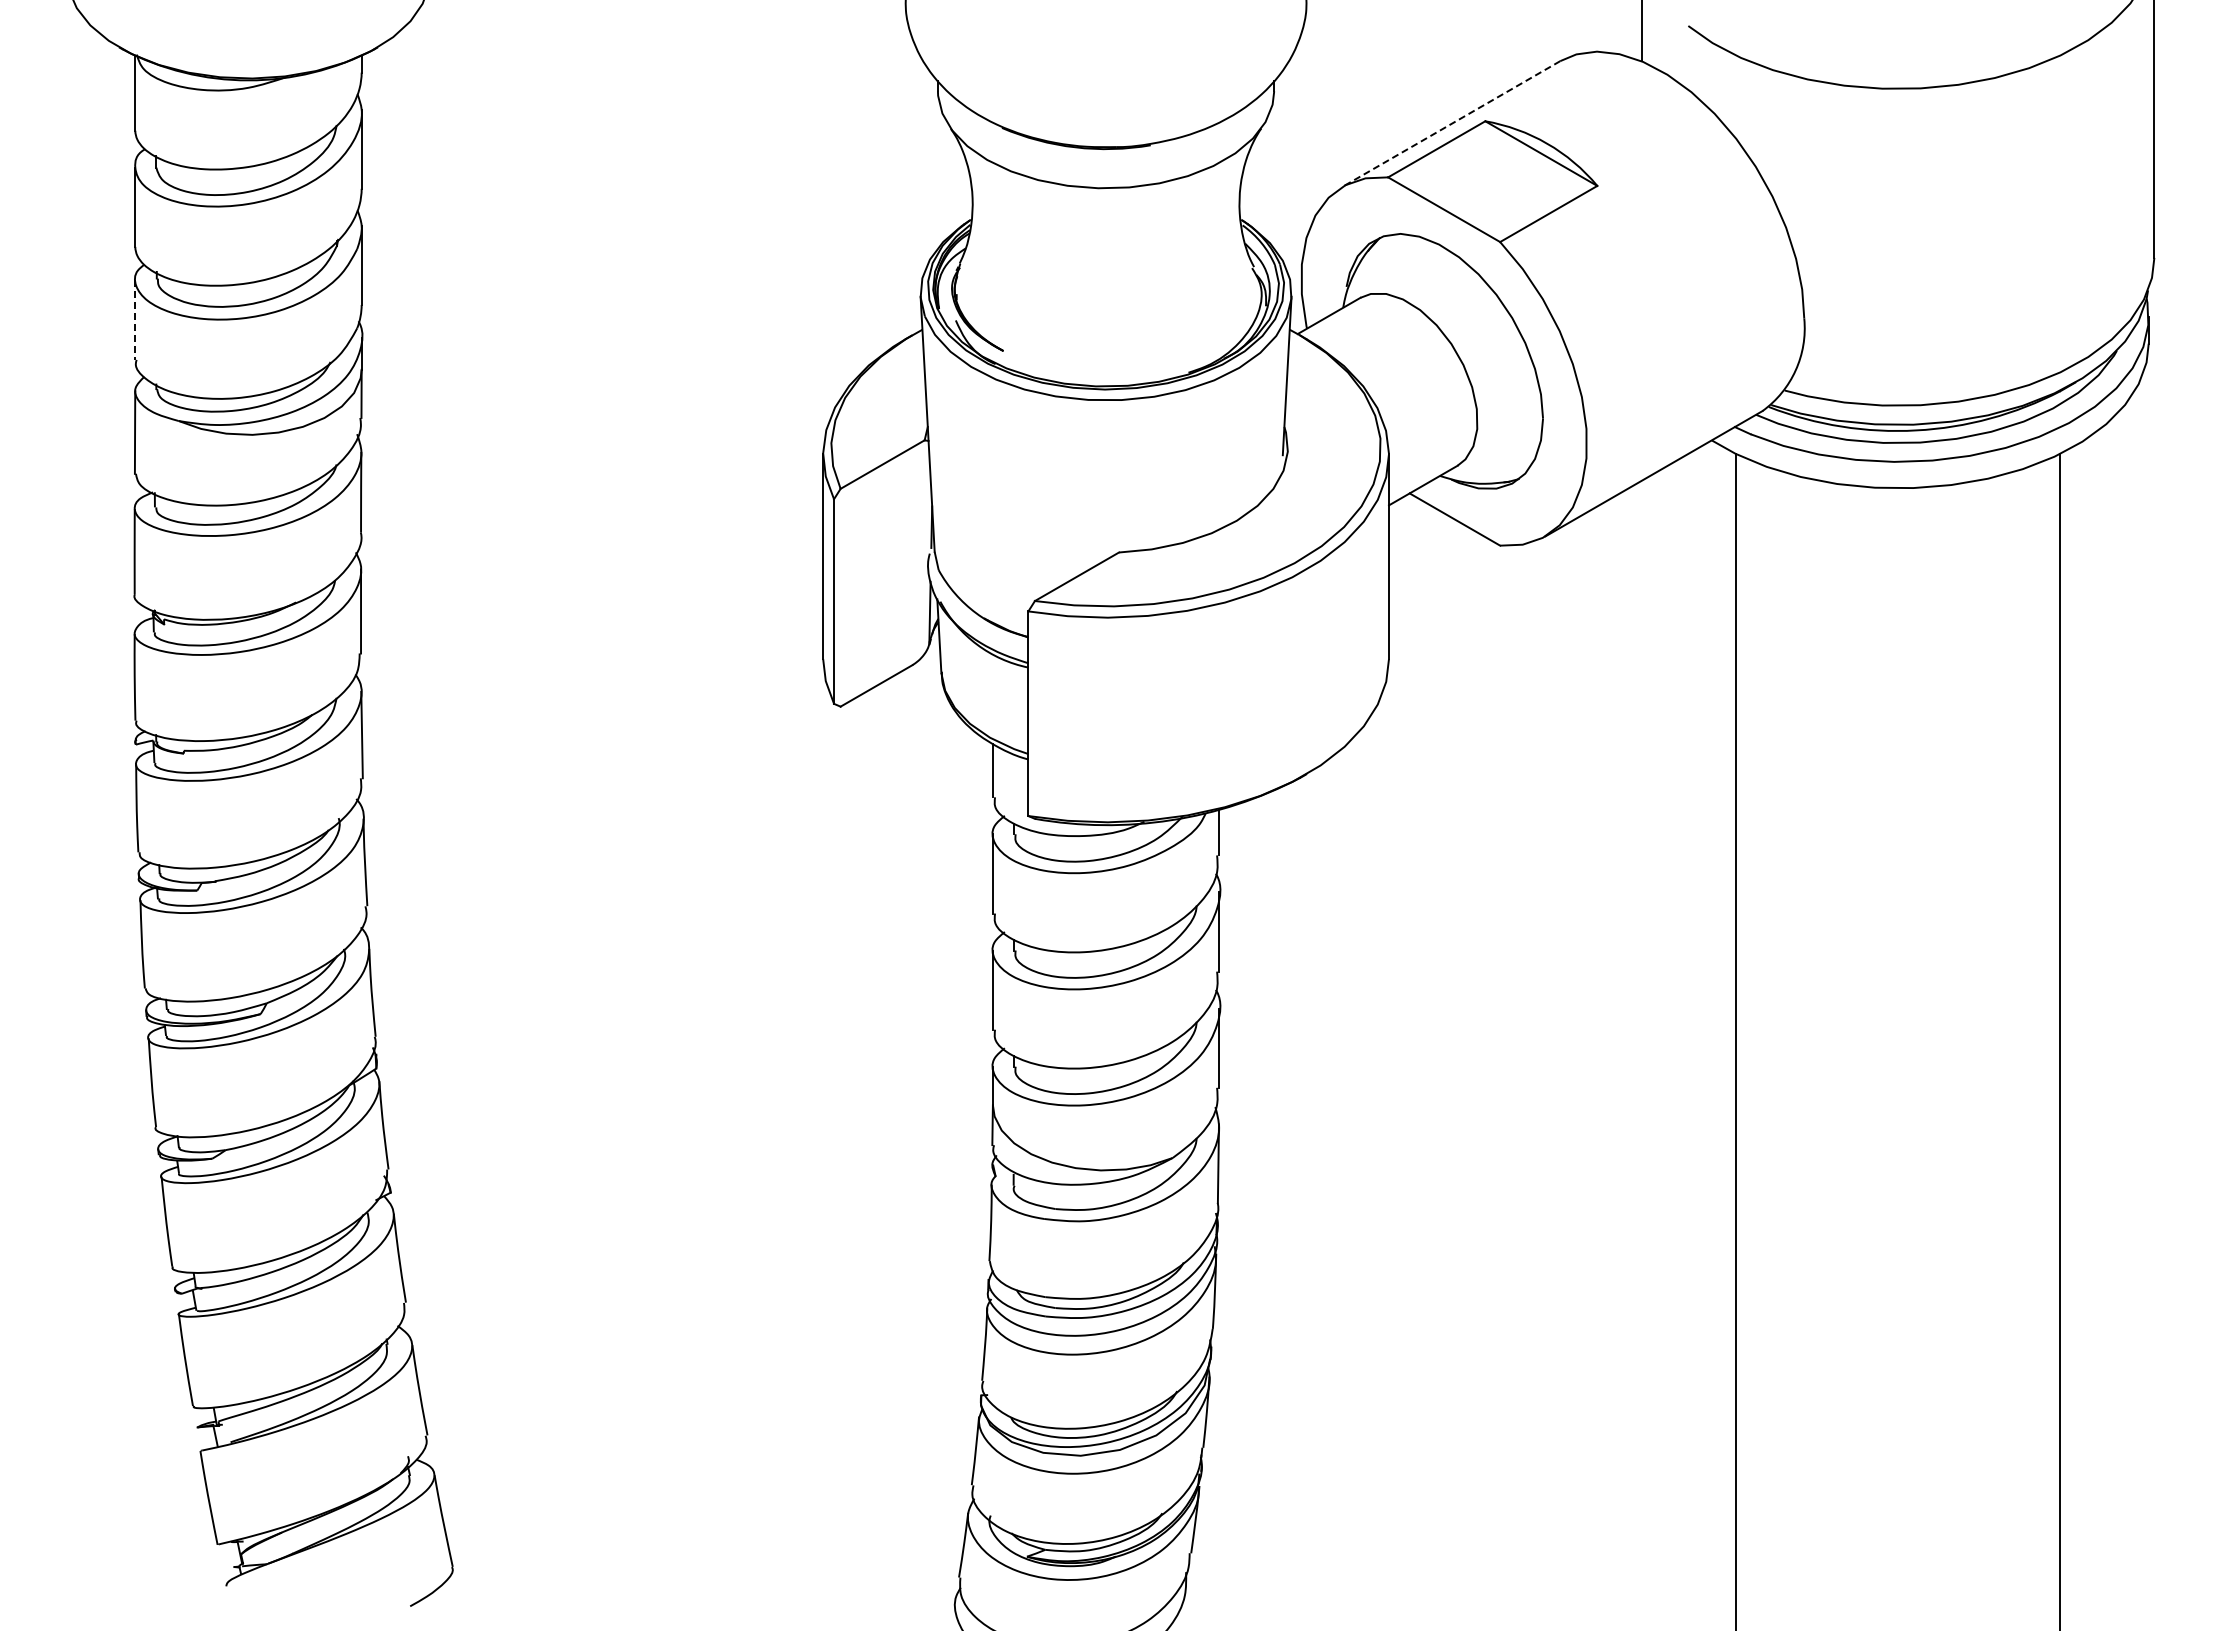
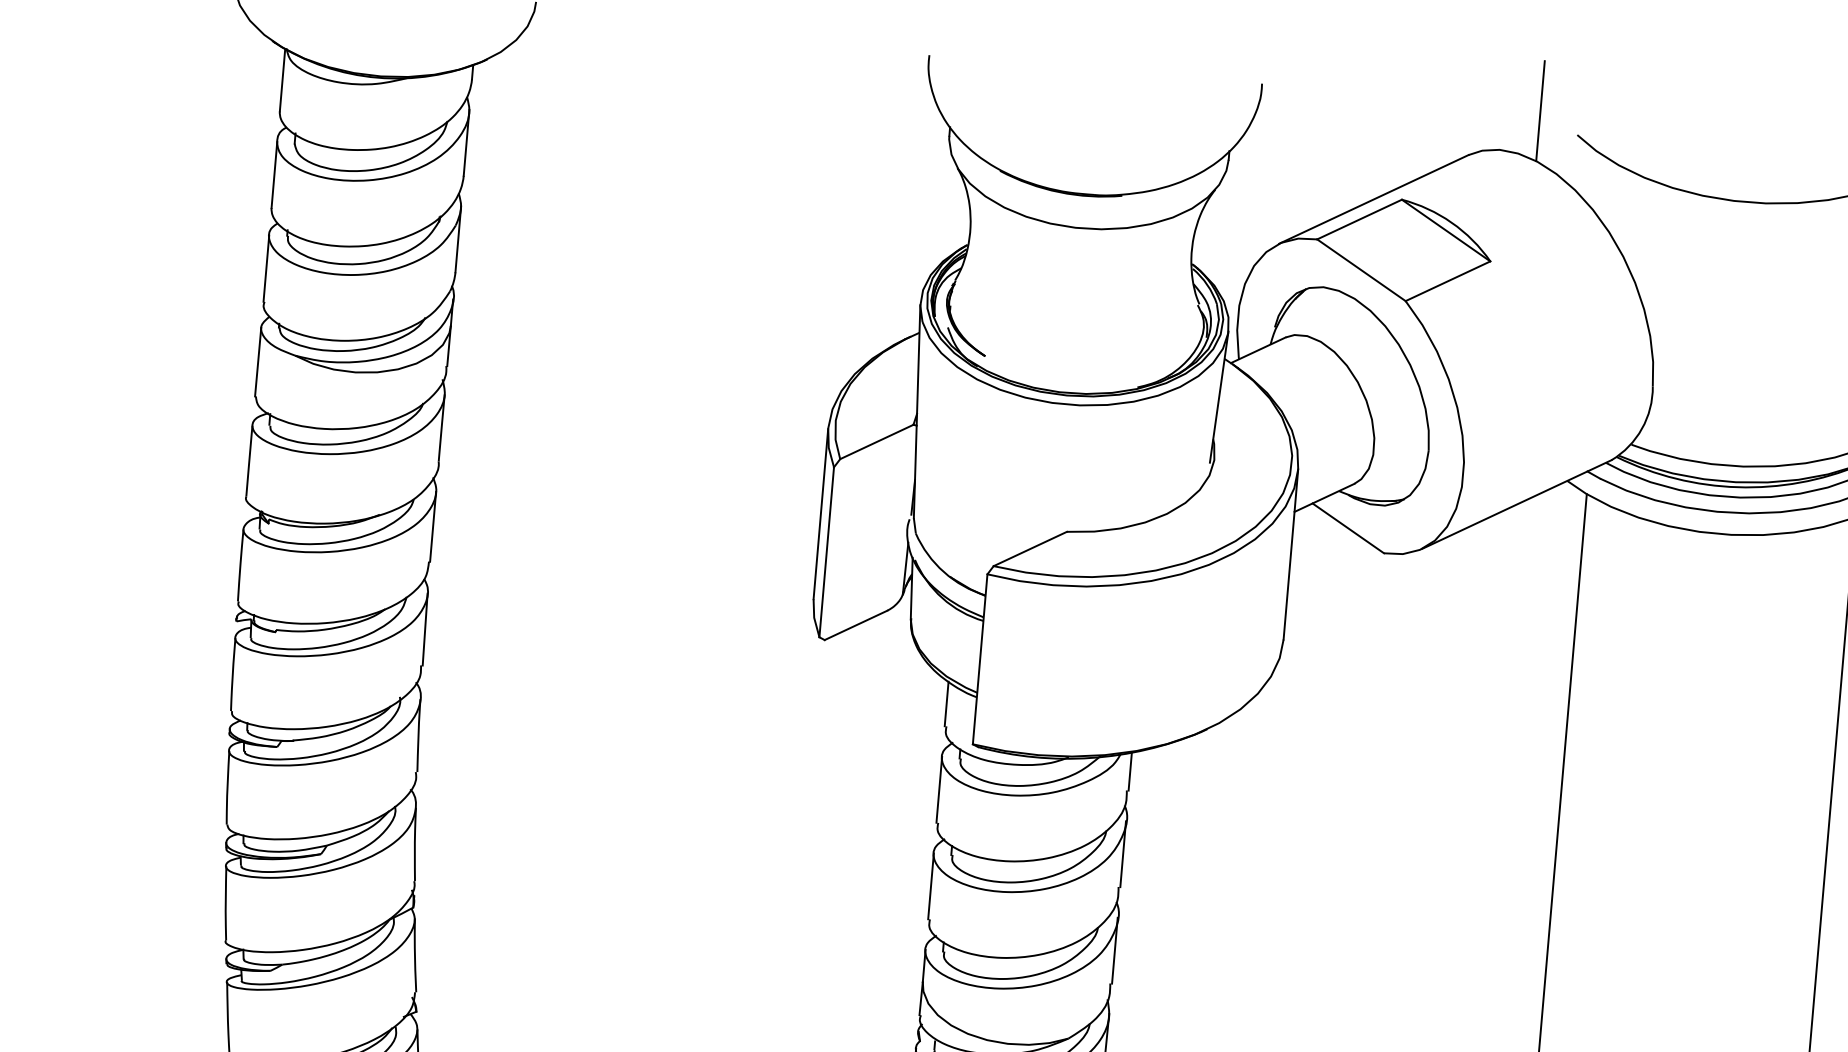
line: (1451, 124) -> (1373, 199), dashed -> solid
line: (135, 320) -> (266, 269), dashed -> solid

